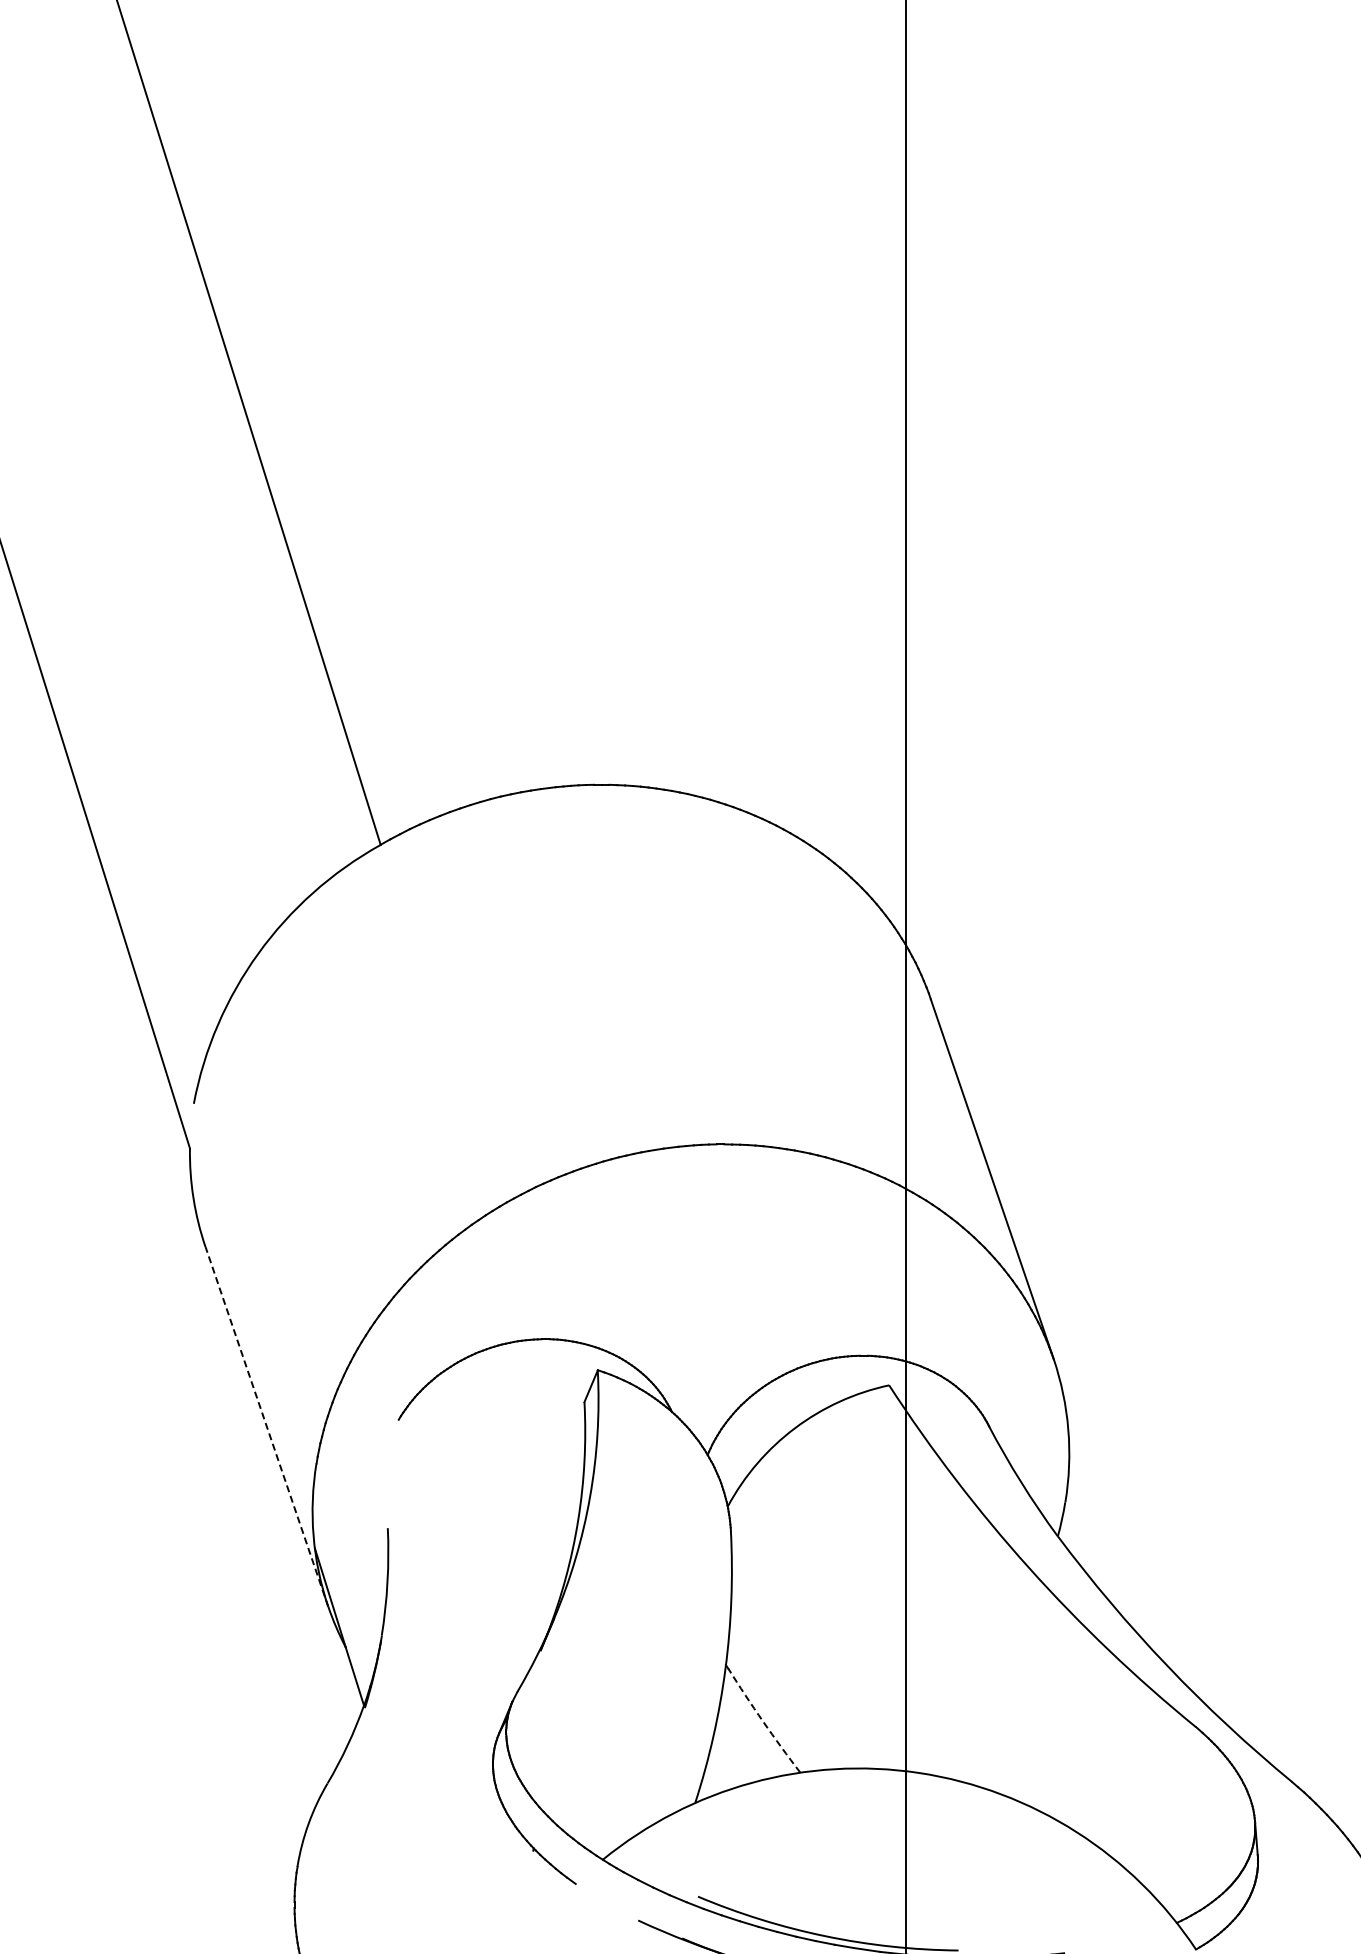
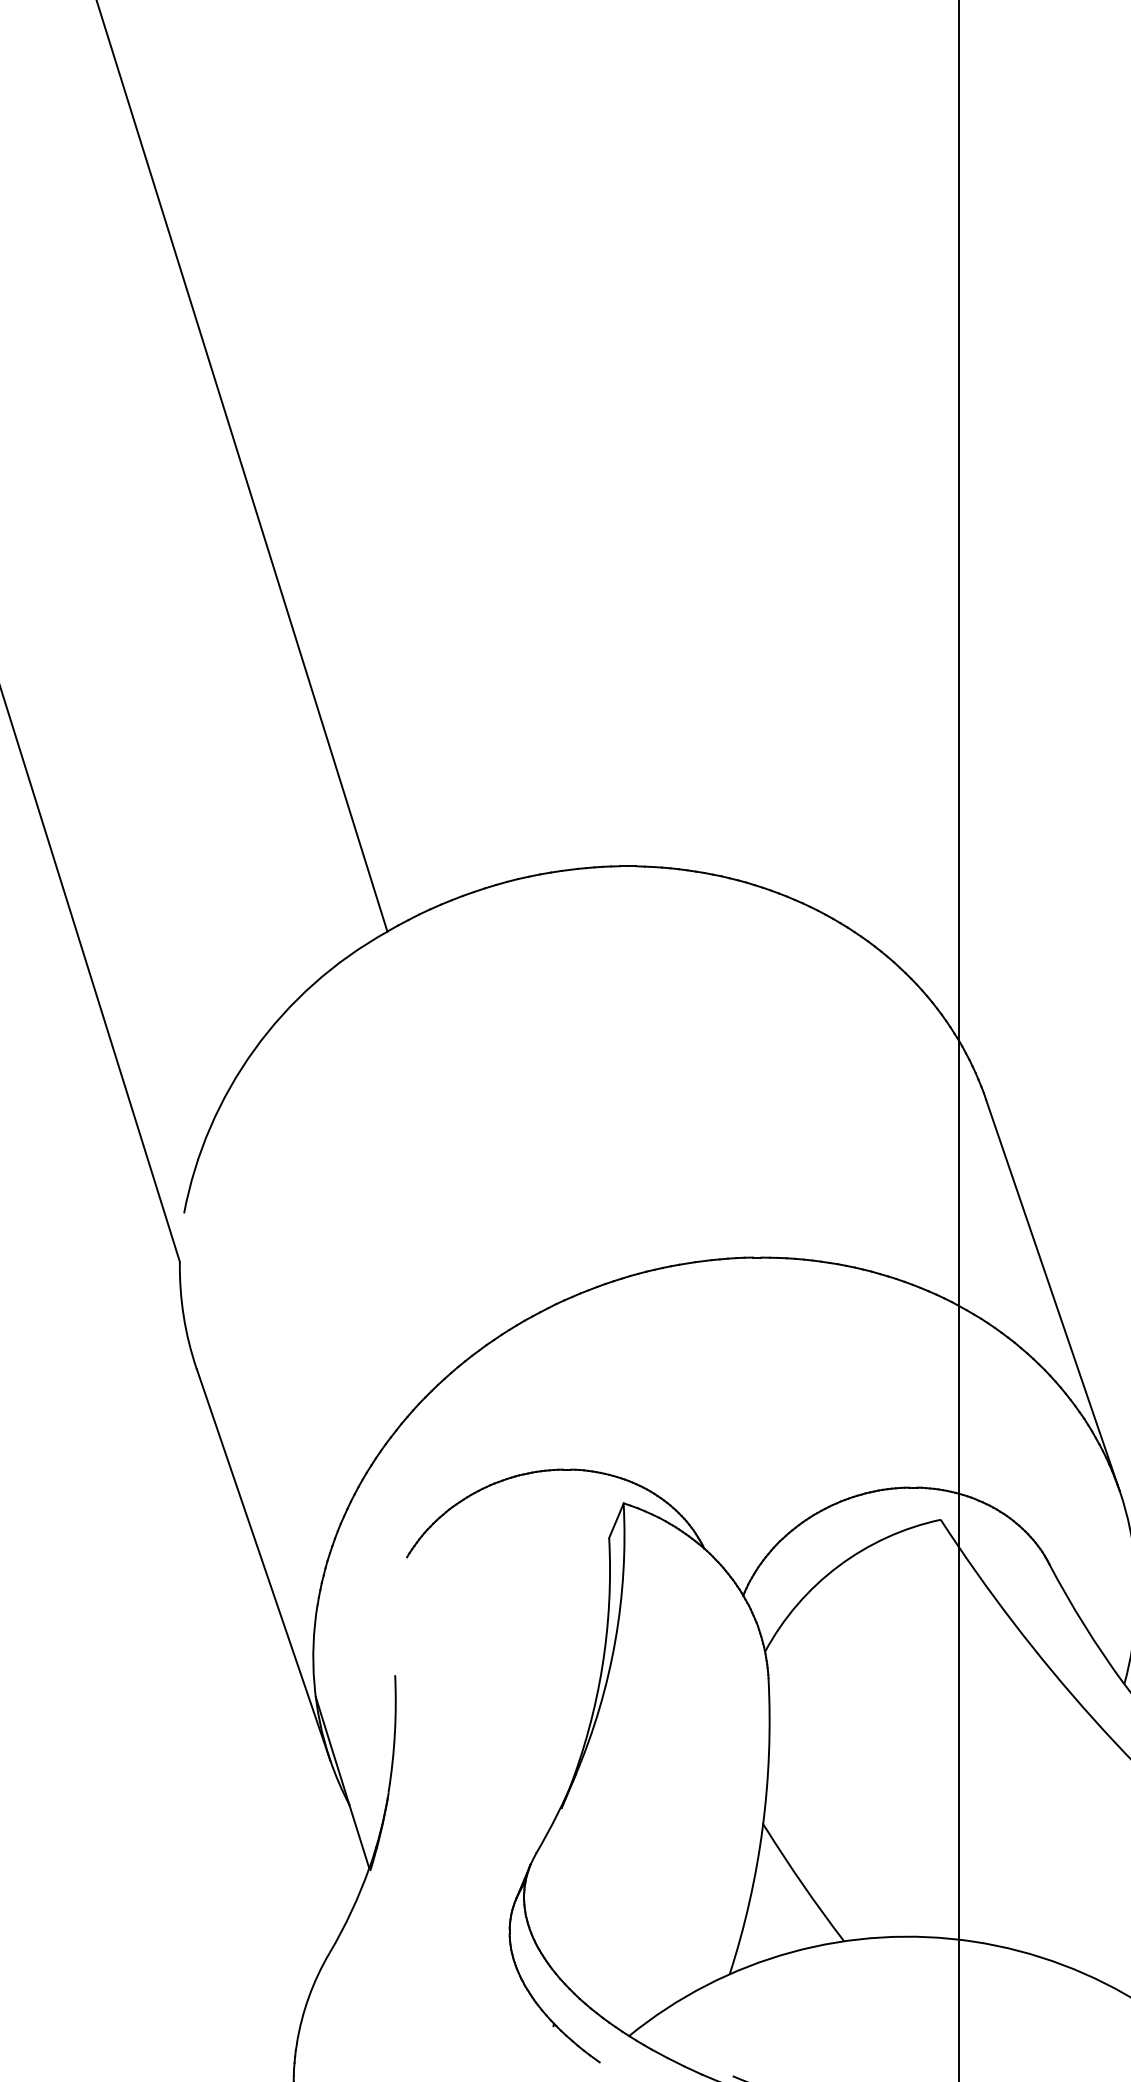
line: (266, 1426) -> (263, 1564), dashed -> solid
arc: (763, 1721) -> (804, 1885), dashed -> solid

